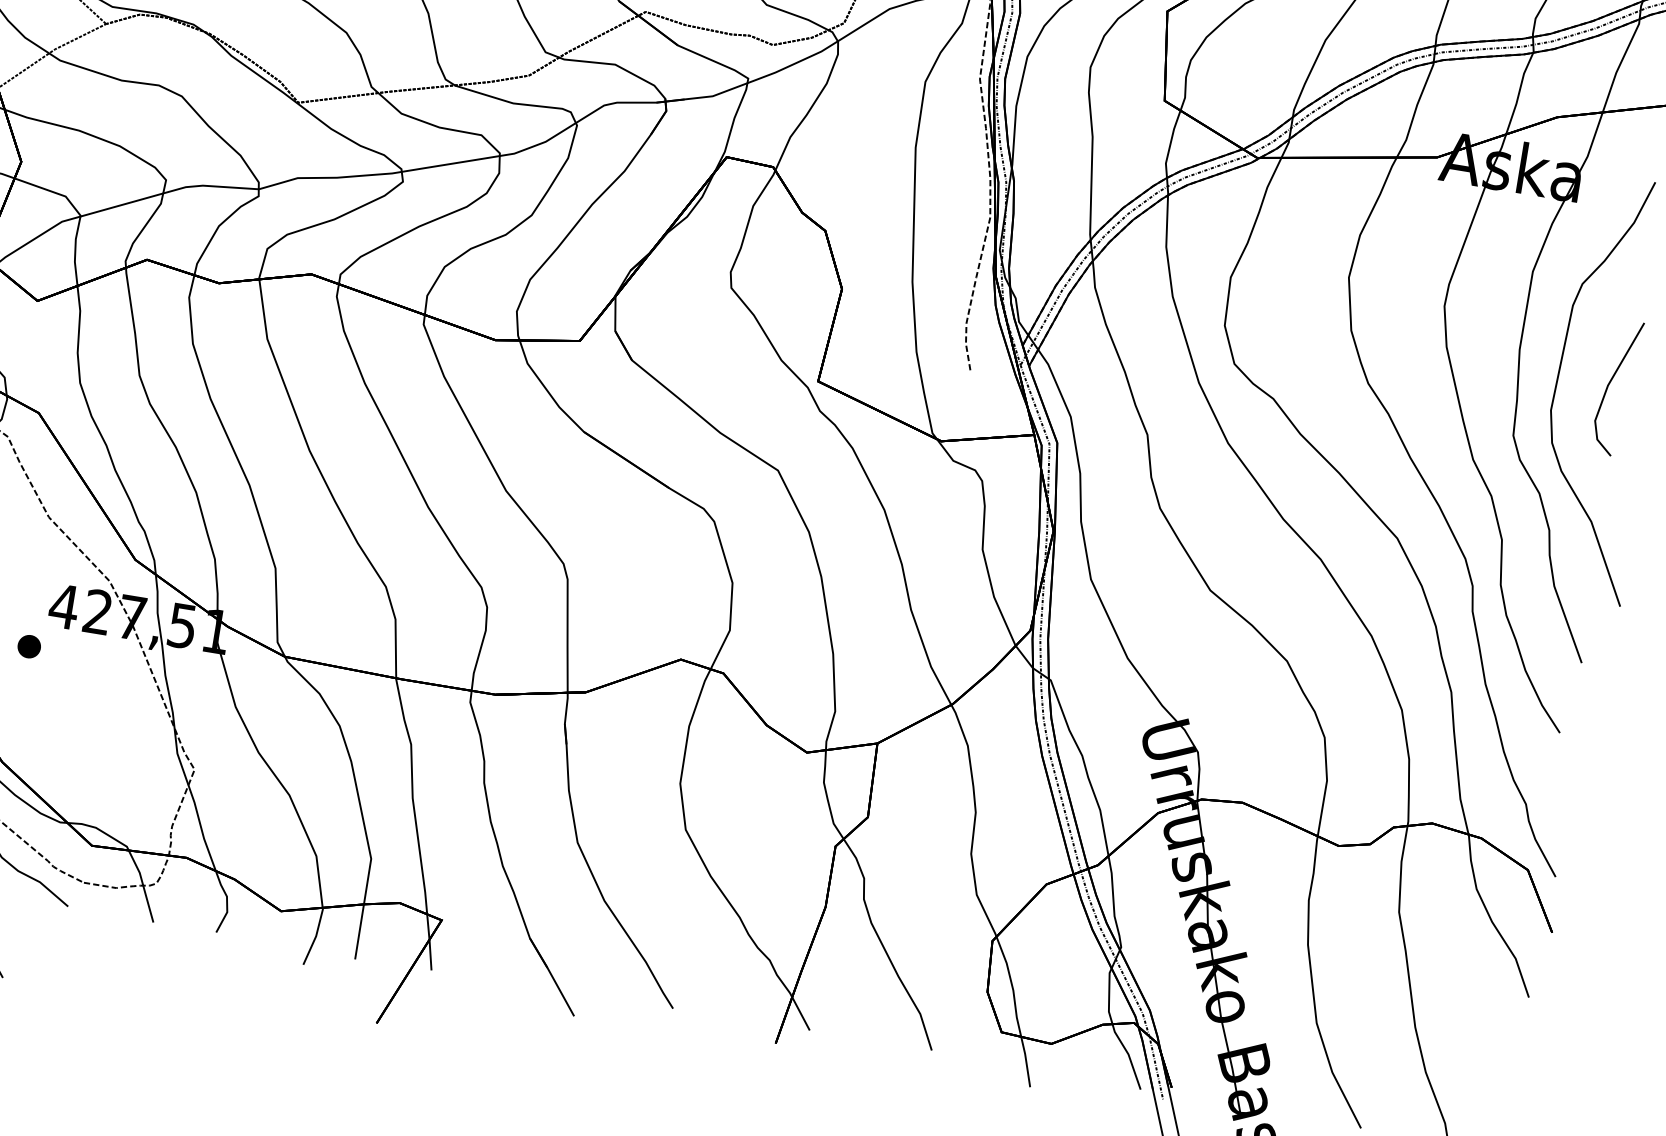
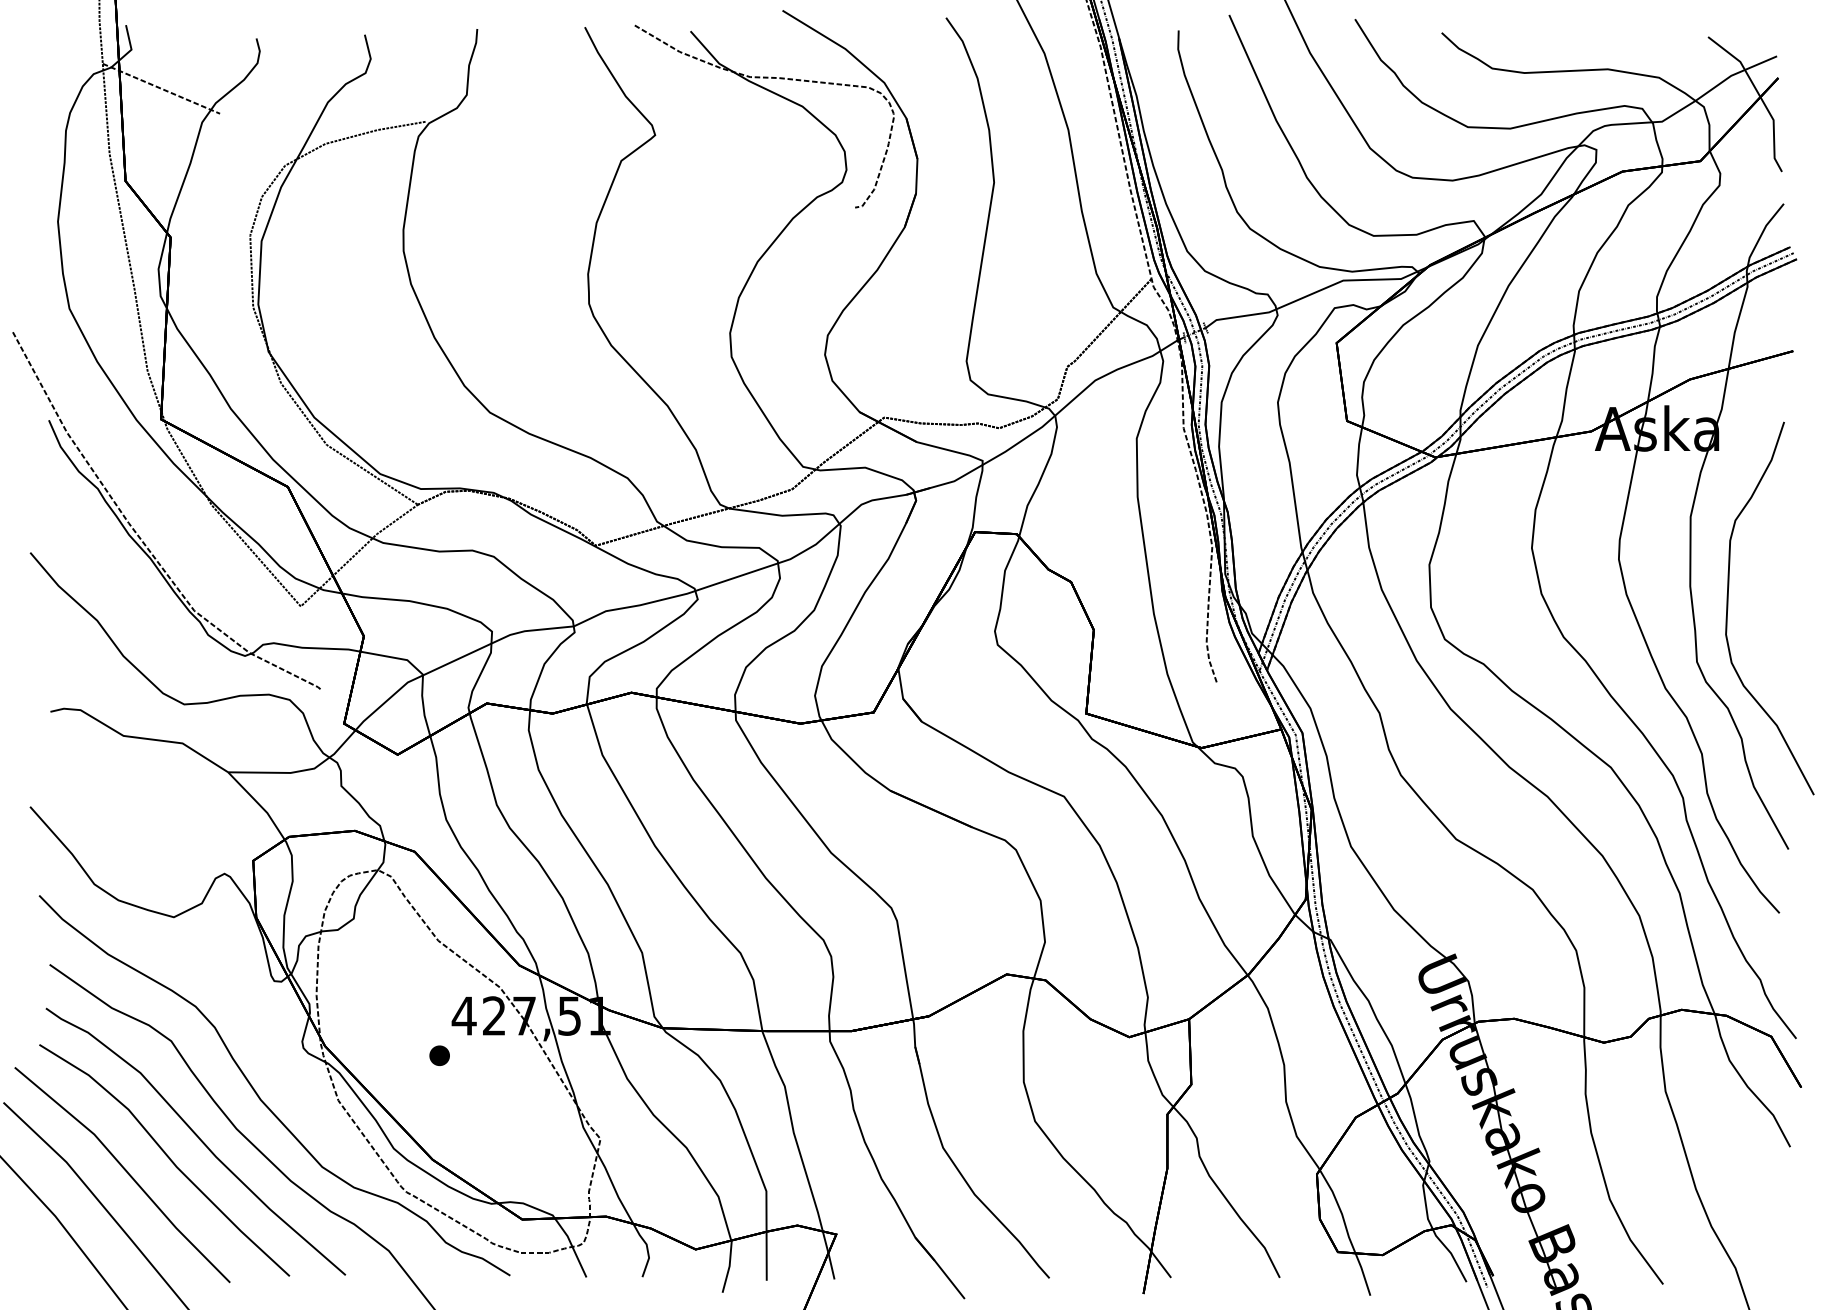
part: (1609, 385) -> (1773, 604), removed

